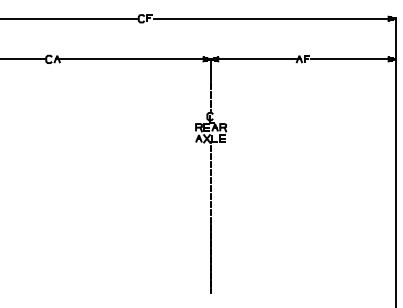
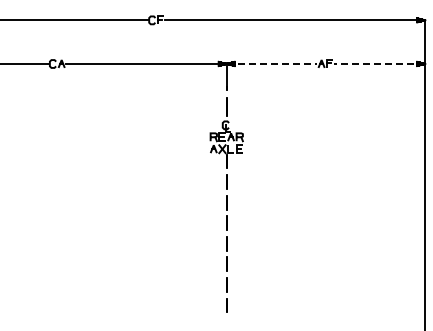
line: (253, 58) -> (272, 63), solid -> dashed
line: (353, 58) -> (379, 63), solid -> dashed

